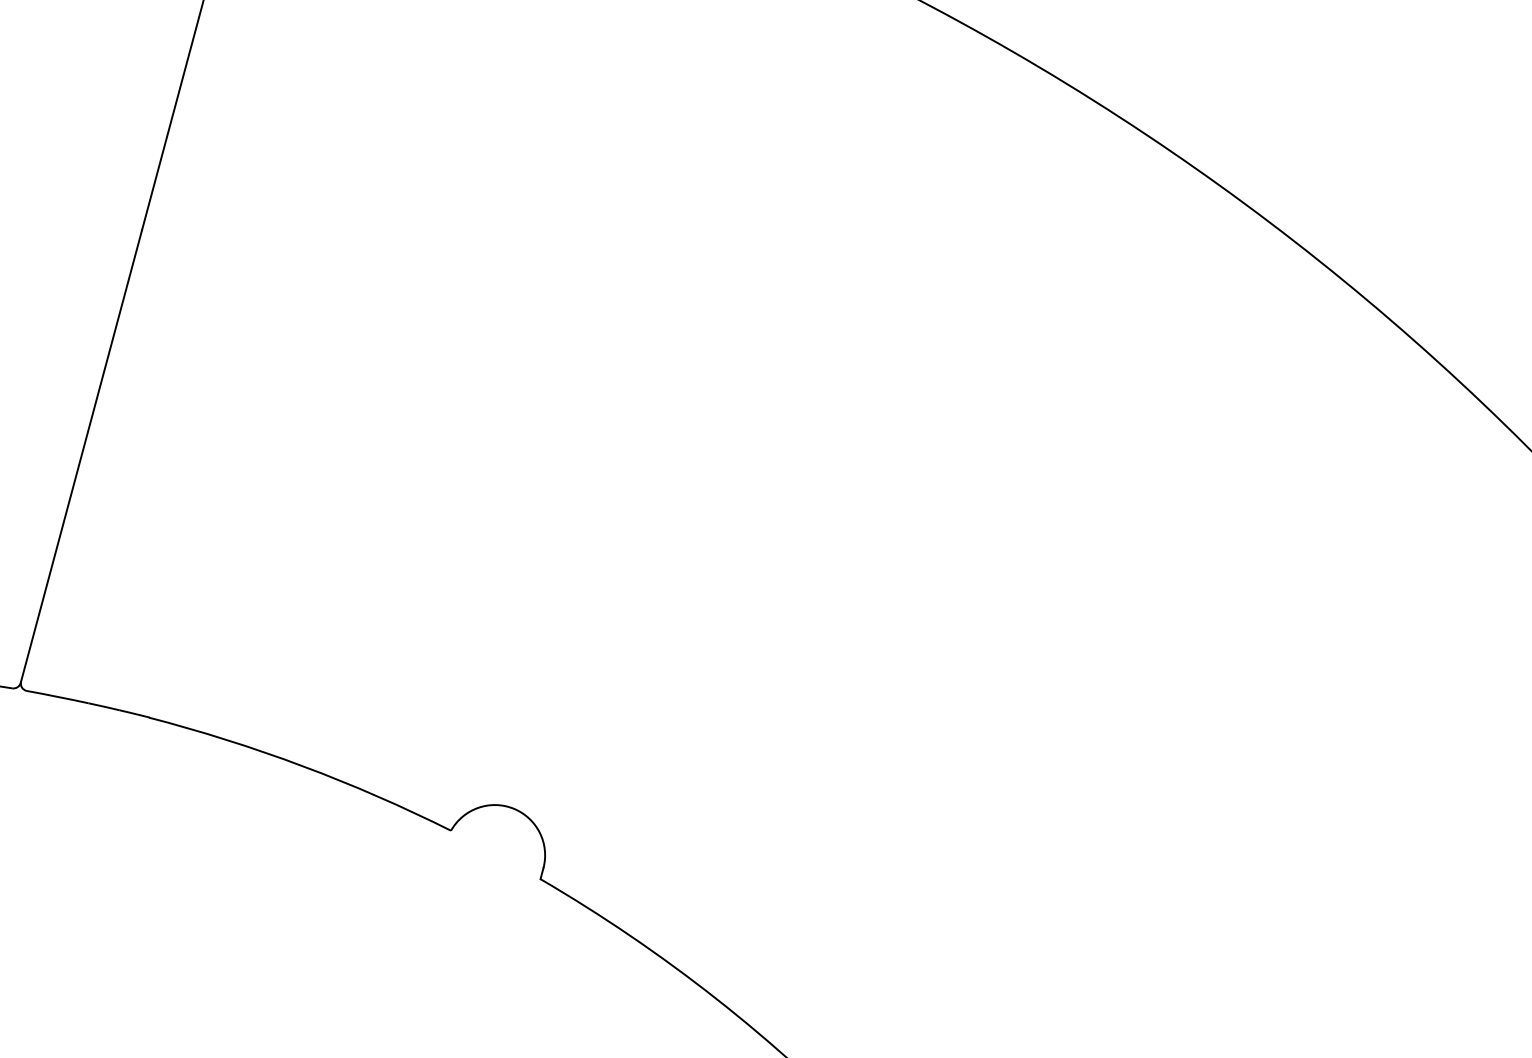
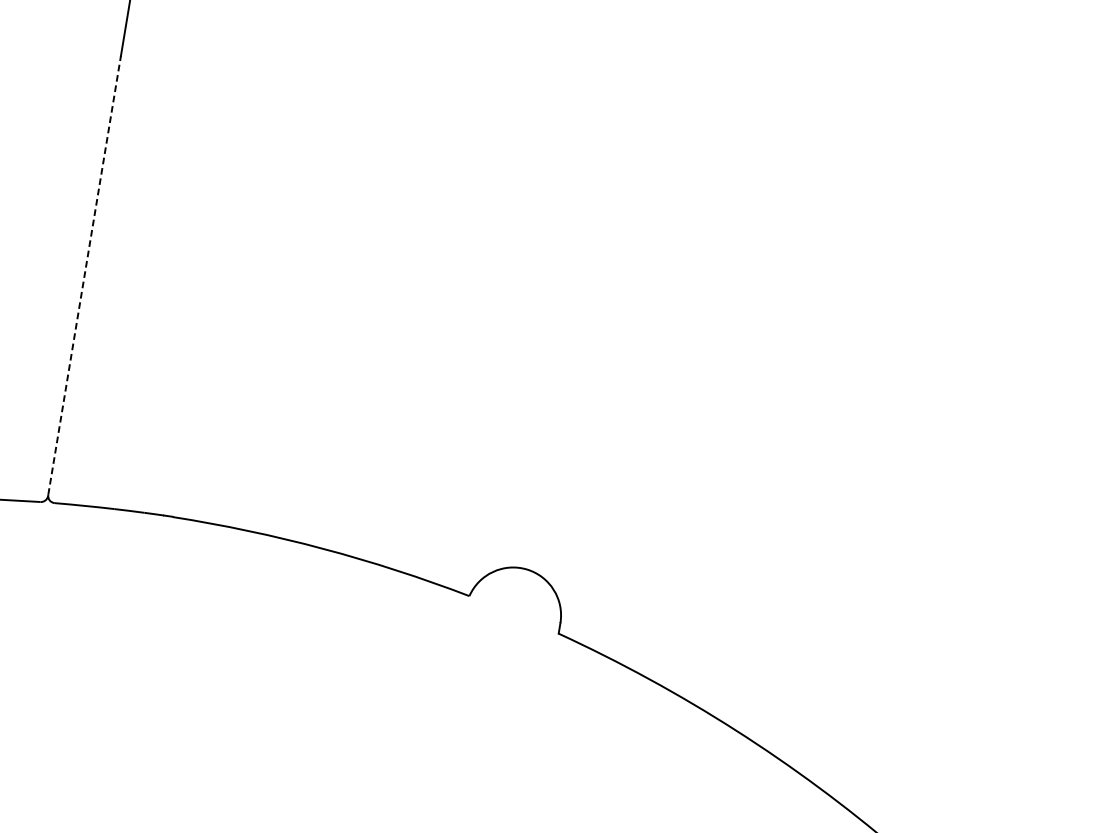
line: (81, 455) -> (84, 275), solid -> dashed

